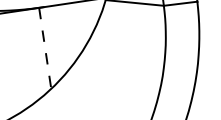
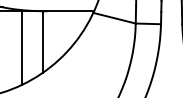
line: (45, 47) -> (43, 41), dashed -> solid
line: (17, 59) -> (21, 47), added

